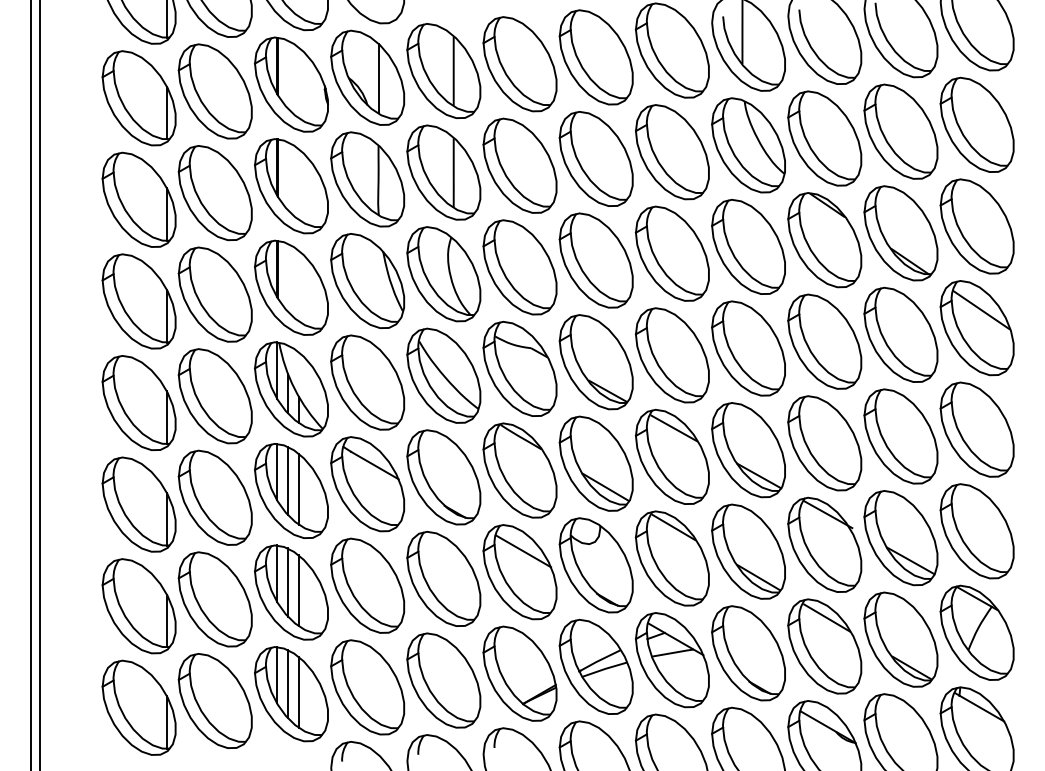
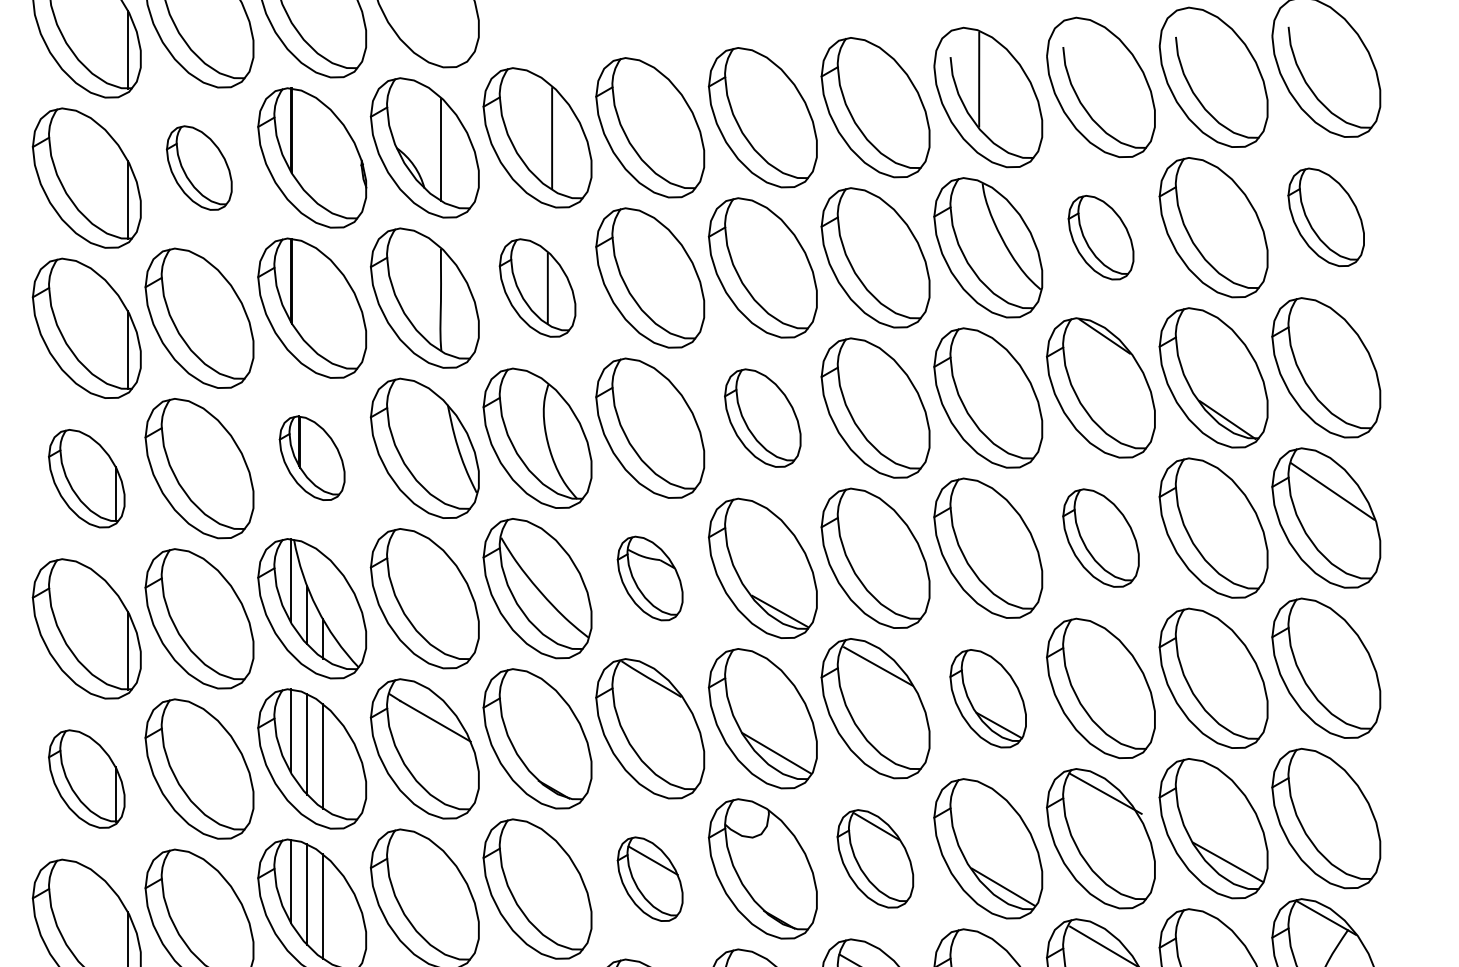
part: (214, 91) -> (198, 168), size x0.6
part: (976, 124) -> (1325, 216), size x0.7
part: (824, 138) -> (1100, 237), size x0.6
part: (443, 172) -> (537, 287), size x0.7
part: (595, 260) -> (761, 418), size x0.7
part: (291, 287) -> (312, 458), size x0.6
part: (138, 301) -> (85, 478), size x0.7
part: (824, 341) -> (1100, 537), size x0.7
part: (519, 368) -> (649, 577), size x0.6
part: (748, 450) -> (988, 699), size x0.7
part: (138, 504) -> (85, 778), size x0.7
part: (671, 558) -> (874, 858), size x0.7
part: (519, 572) -> (649, 879), size x0.6

